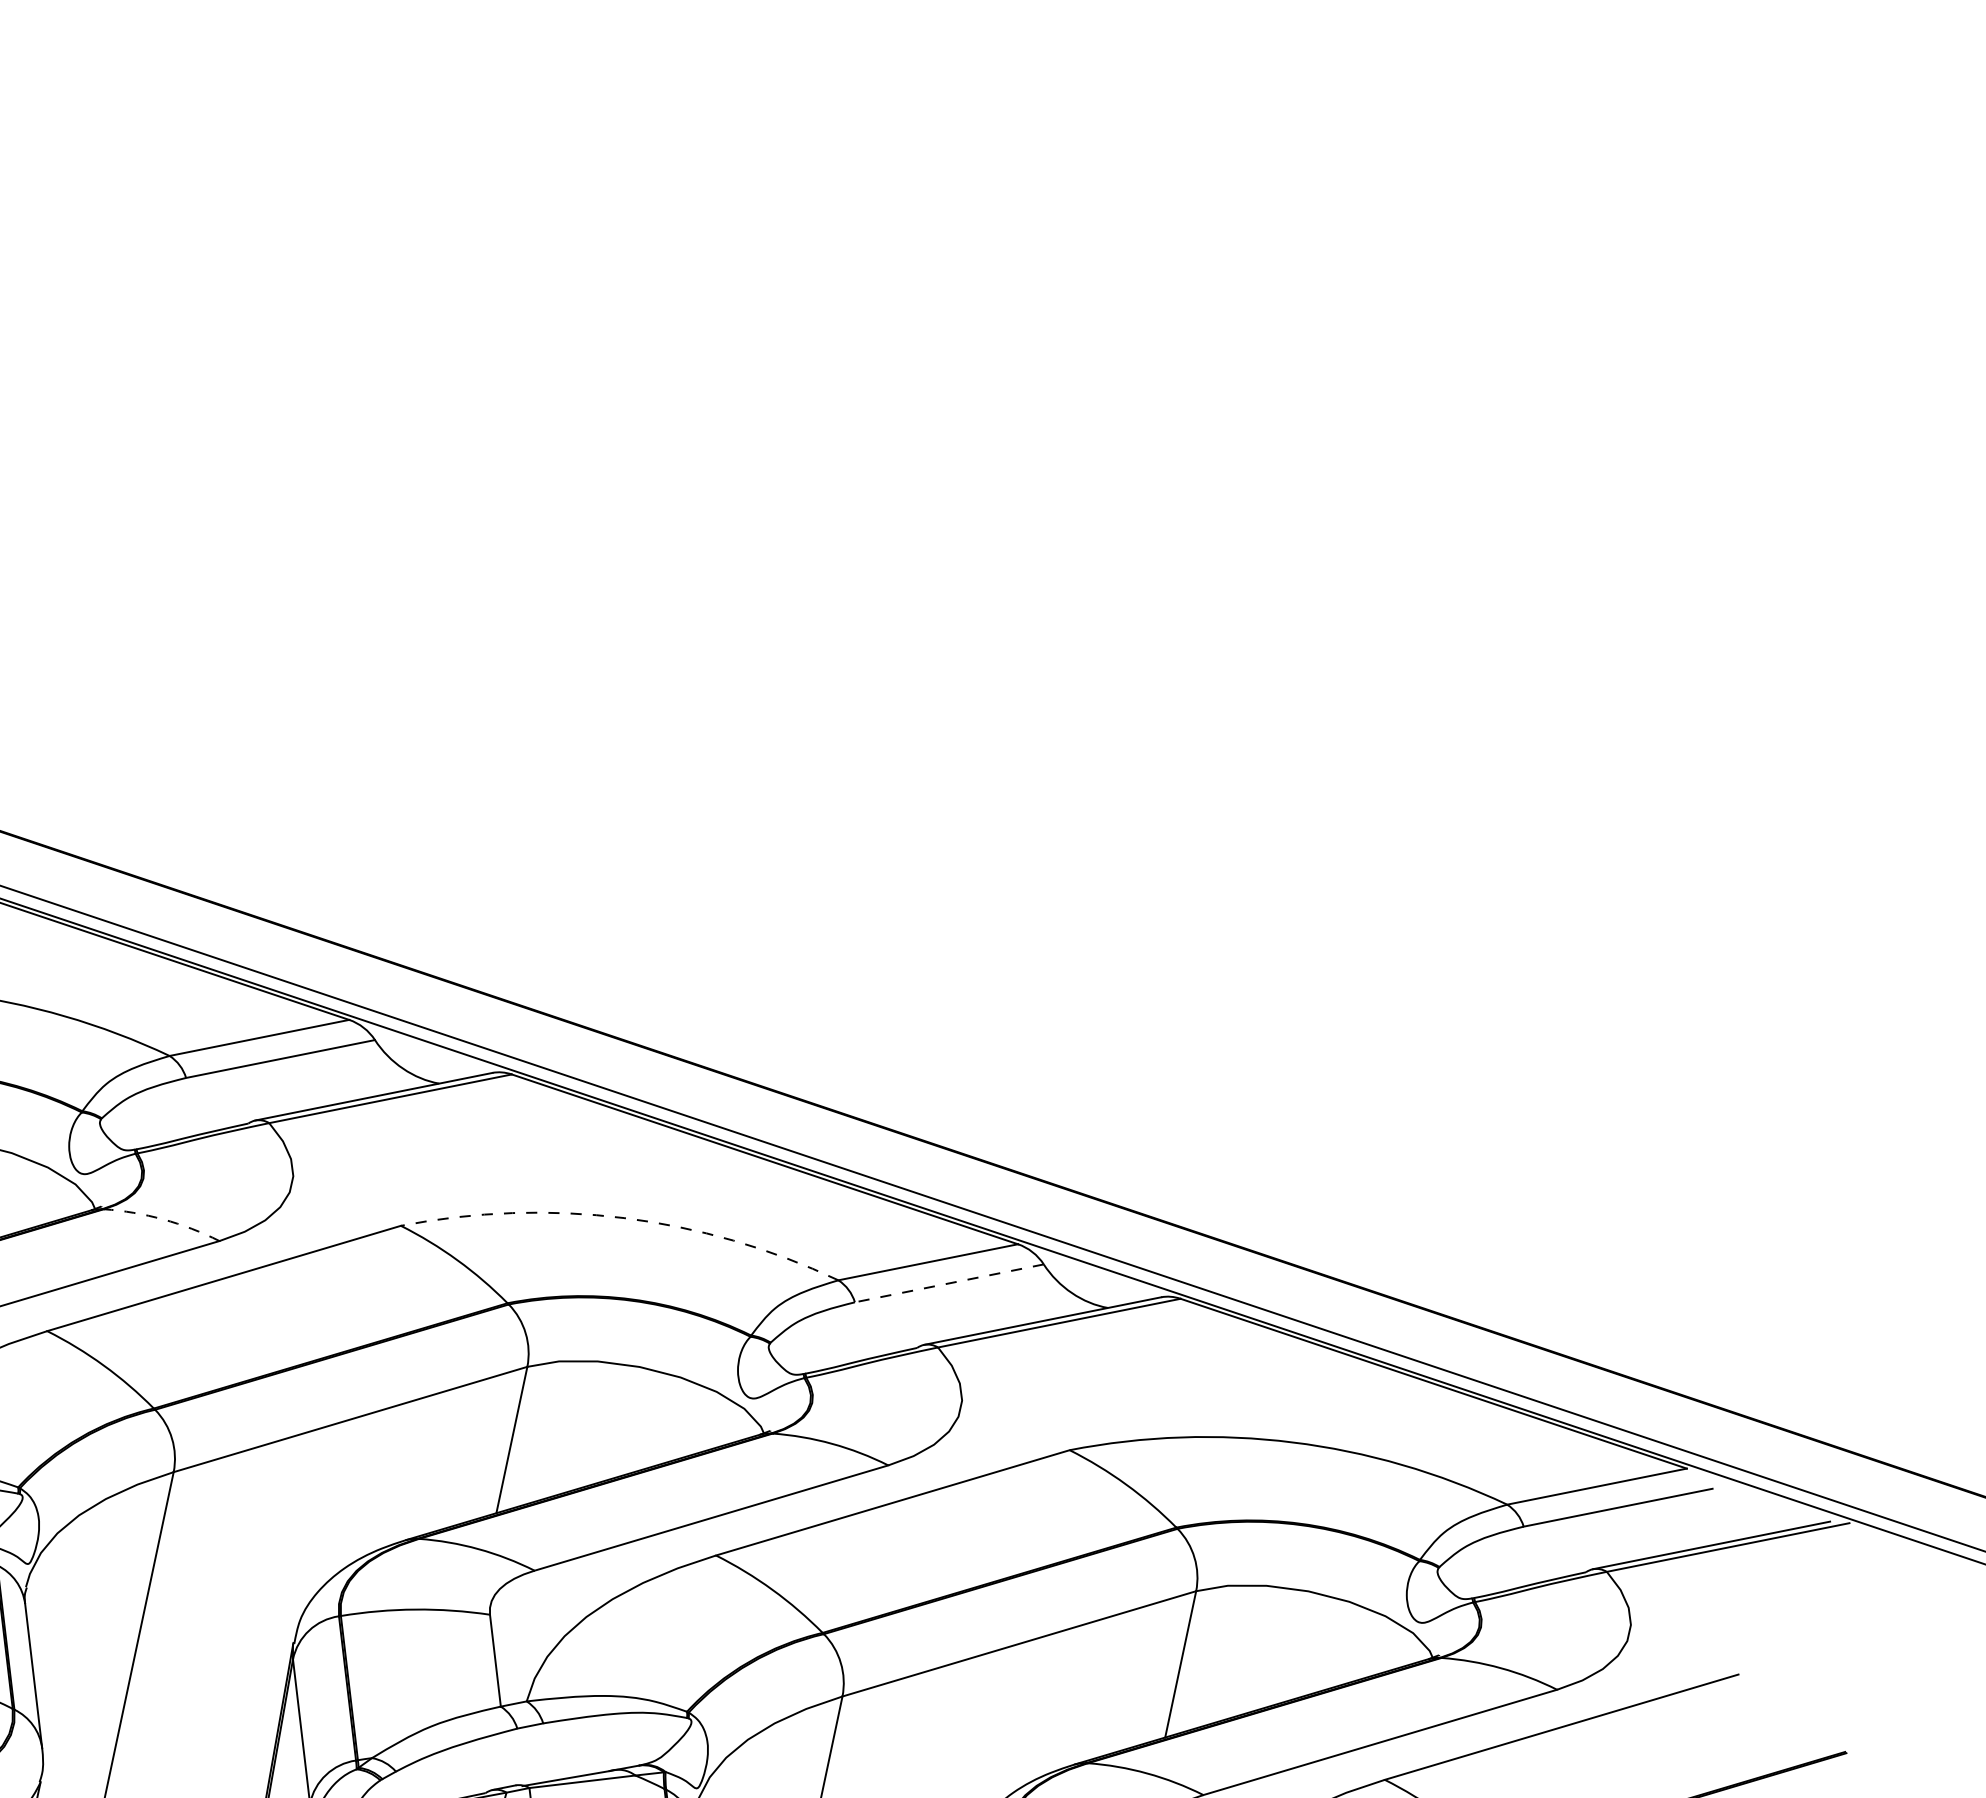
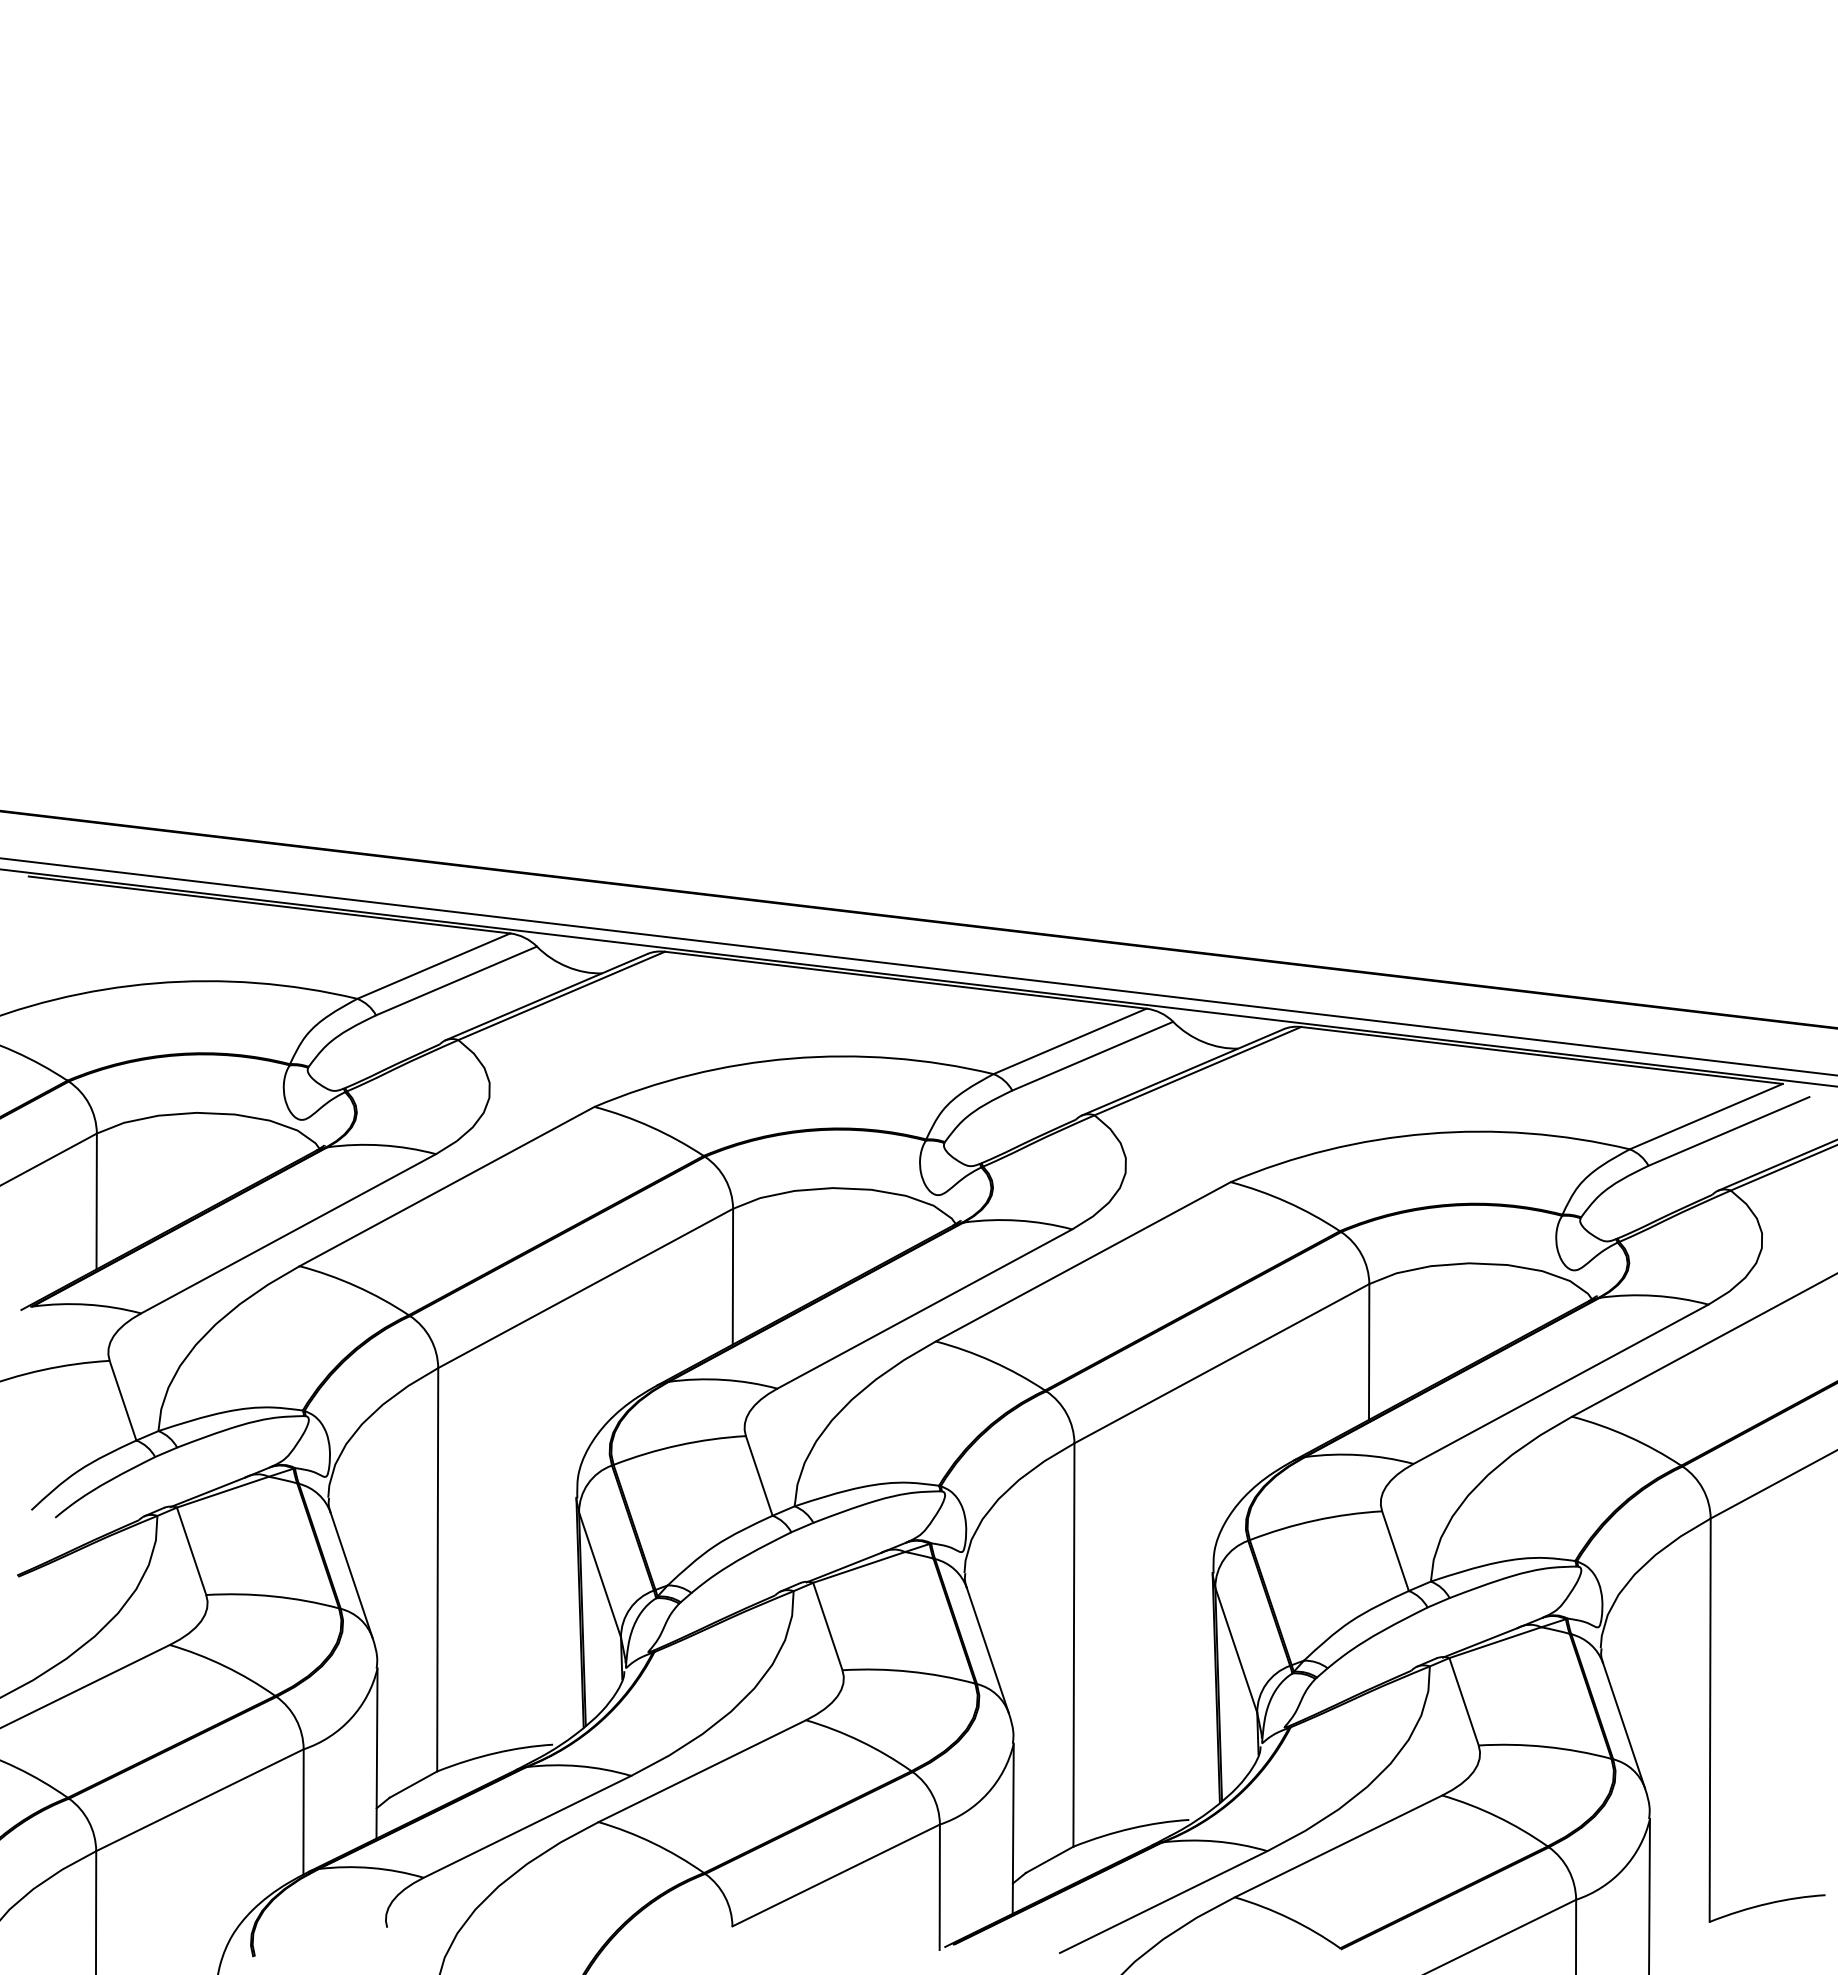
arc: (624, 1218) -> (791, 1058), dashed -> solid
arc: (163, 1219) -> (382, 1145), dashed -> solid
line: (949, 1283) -> (1092, 1056), dashed -> solid

